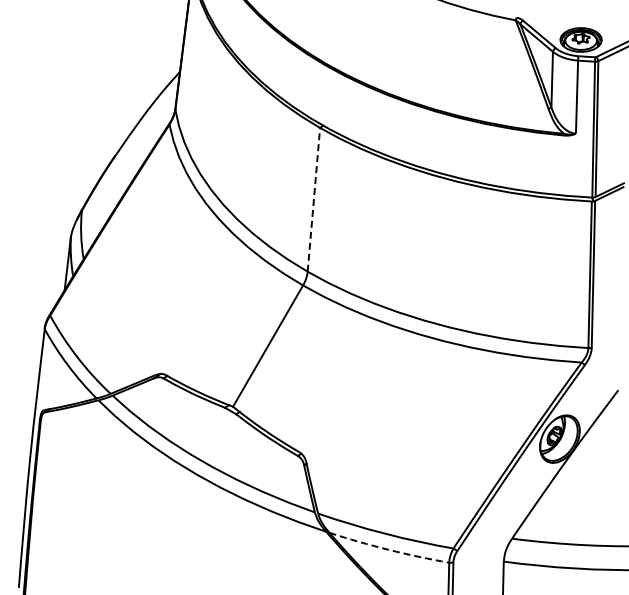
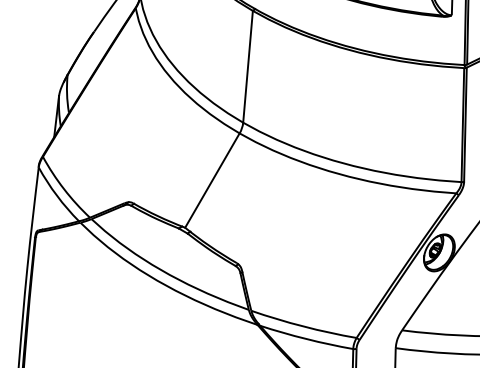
line: (313, 199) -> (247, 66), dashed -> solid
arc: (388, 549) -> (306, 338), dashed -> solid

